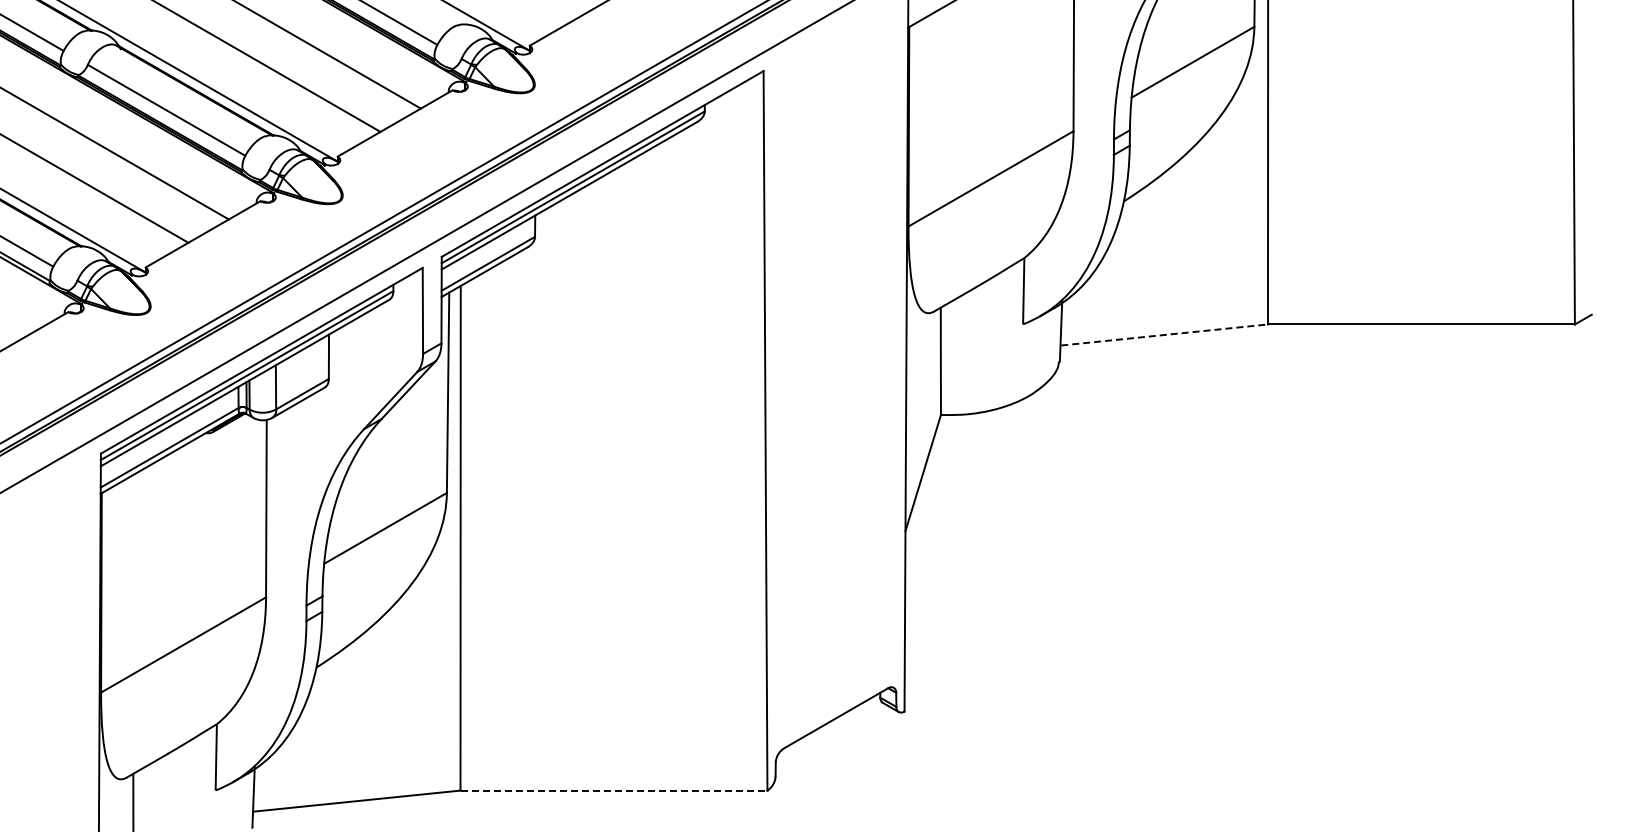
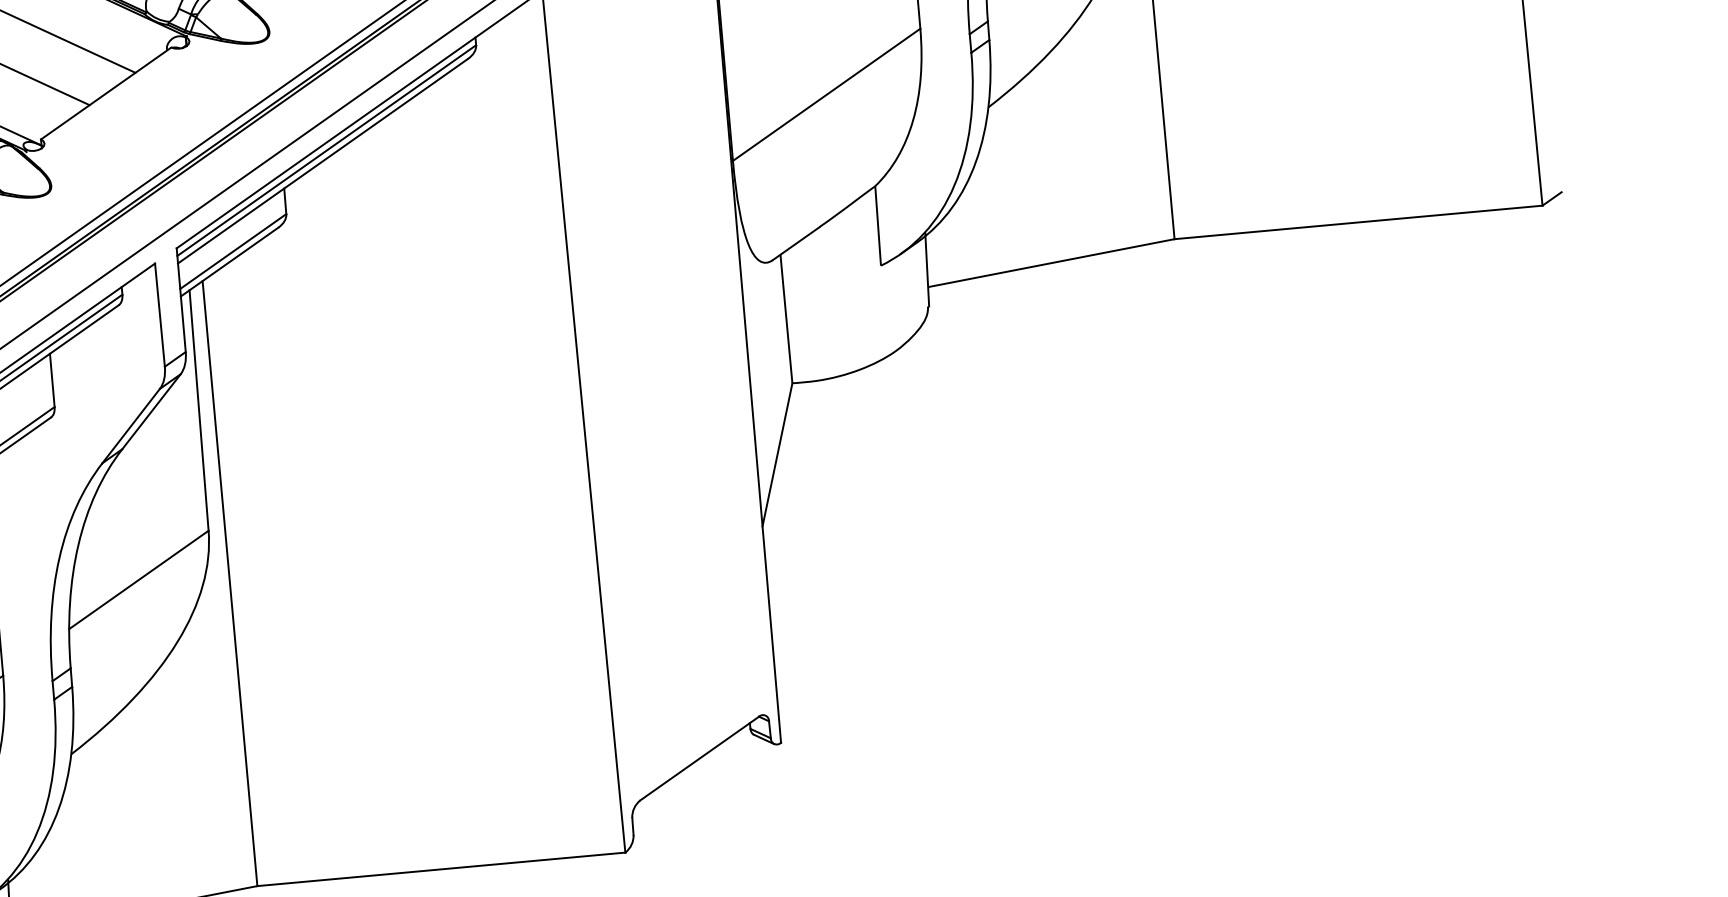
line: (1164, 334) -> (1051, 262), dashed -> solid
line: (614, 790) -> (441, 869), dashed -> solid

